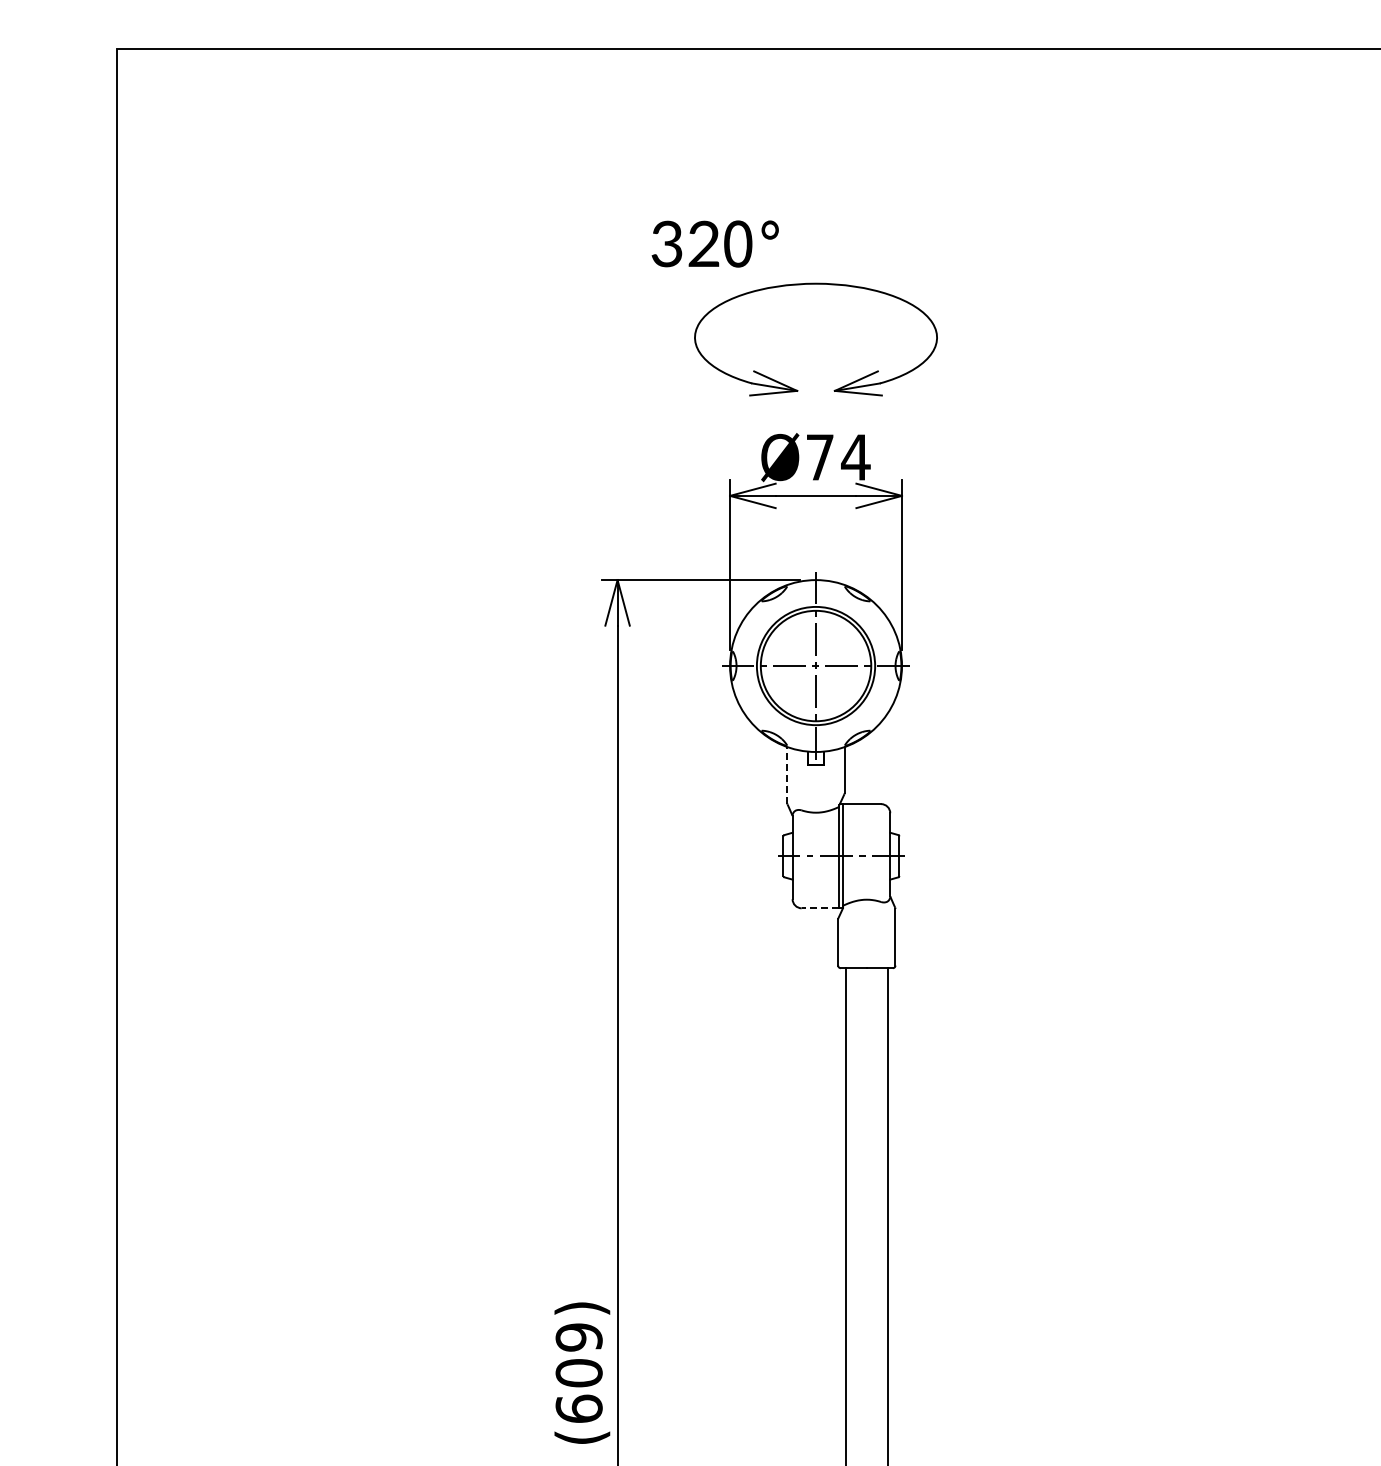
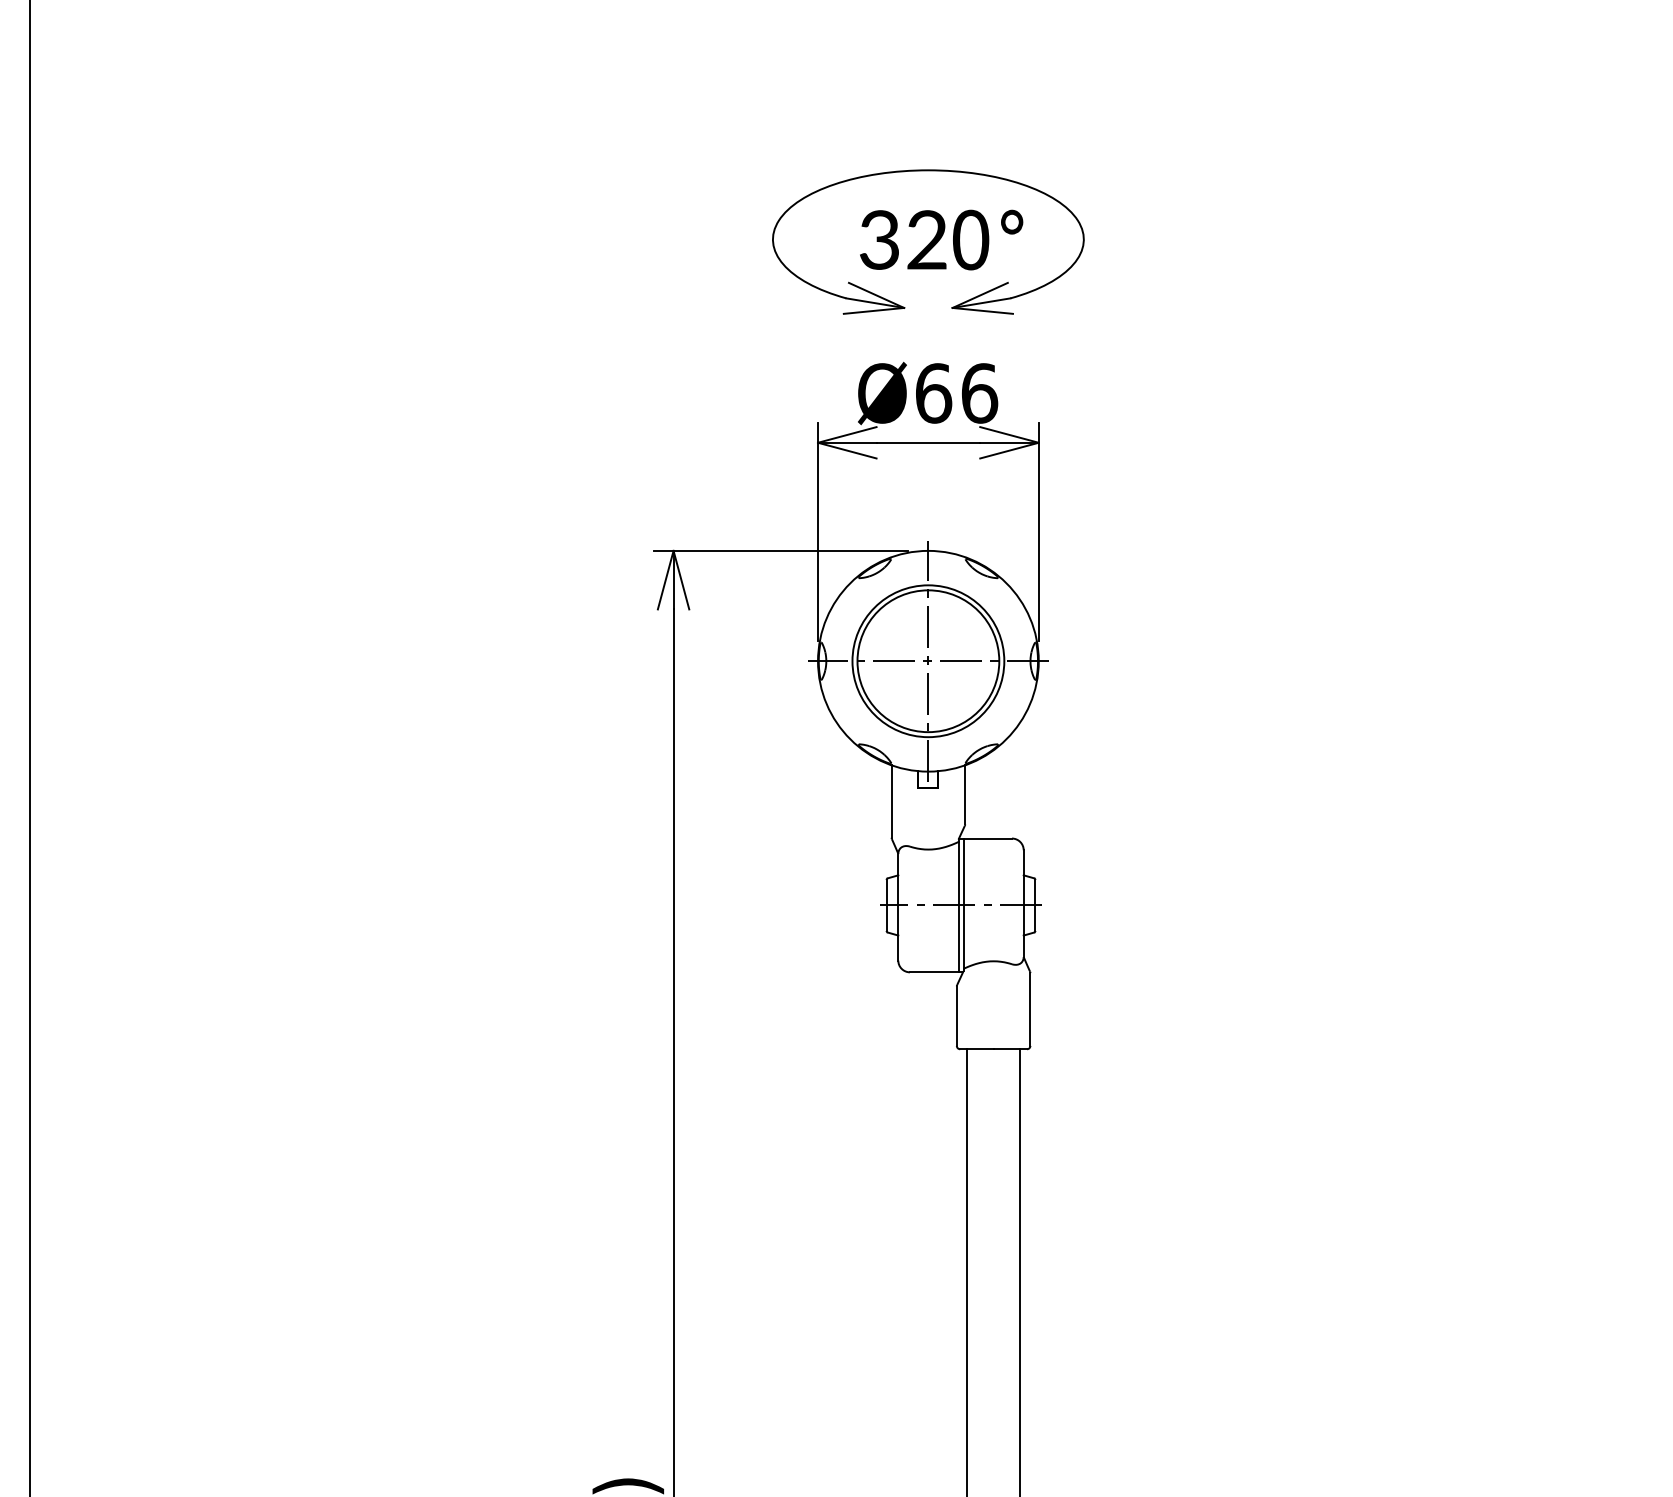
text: (714, 243) -> (940, 239), moved
text: (838, 457) -> (957, 393), Ø74 -> Ø66
line: (787, 774) -> (891, 800), dashed -> solid
line: (820, 908) -> (934, 972), dashed -> solid

